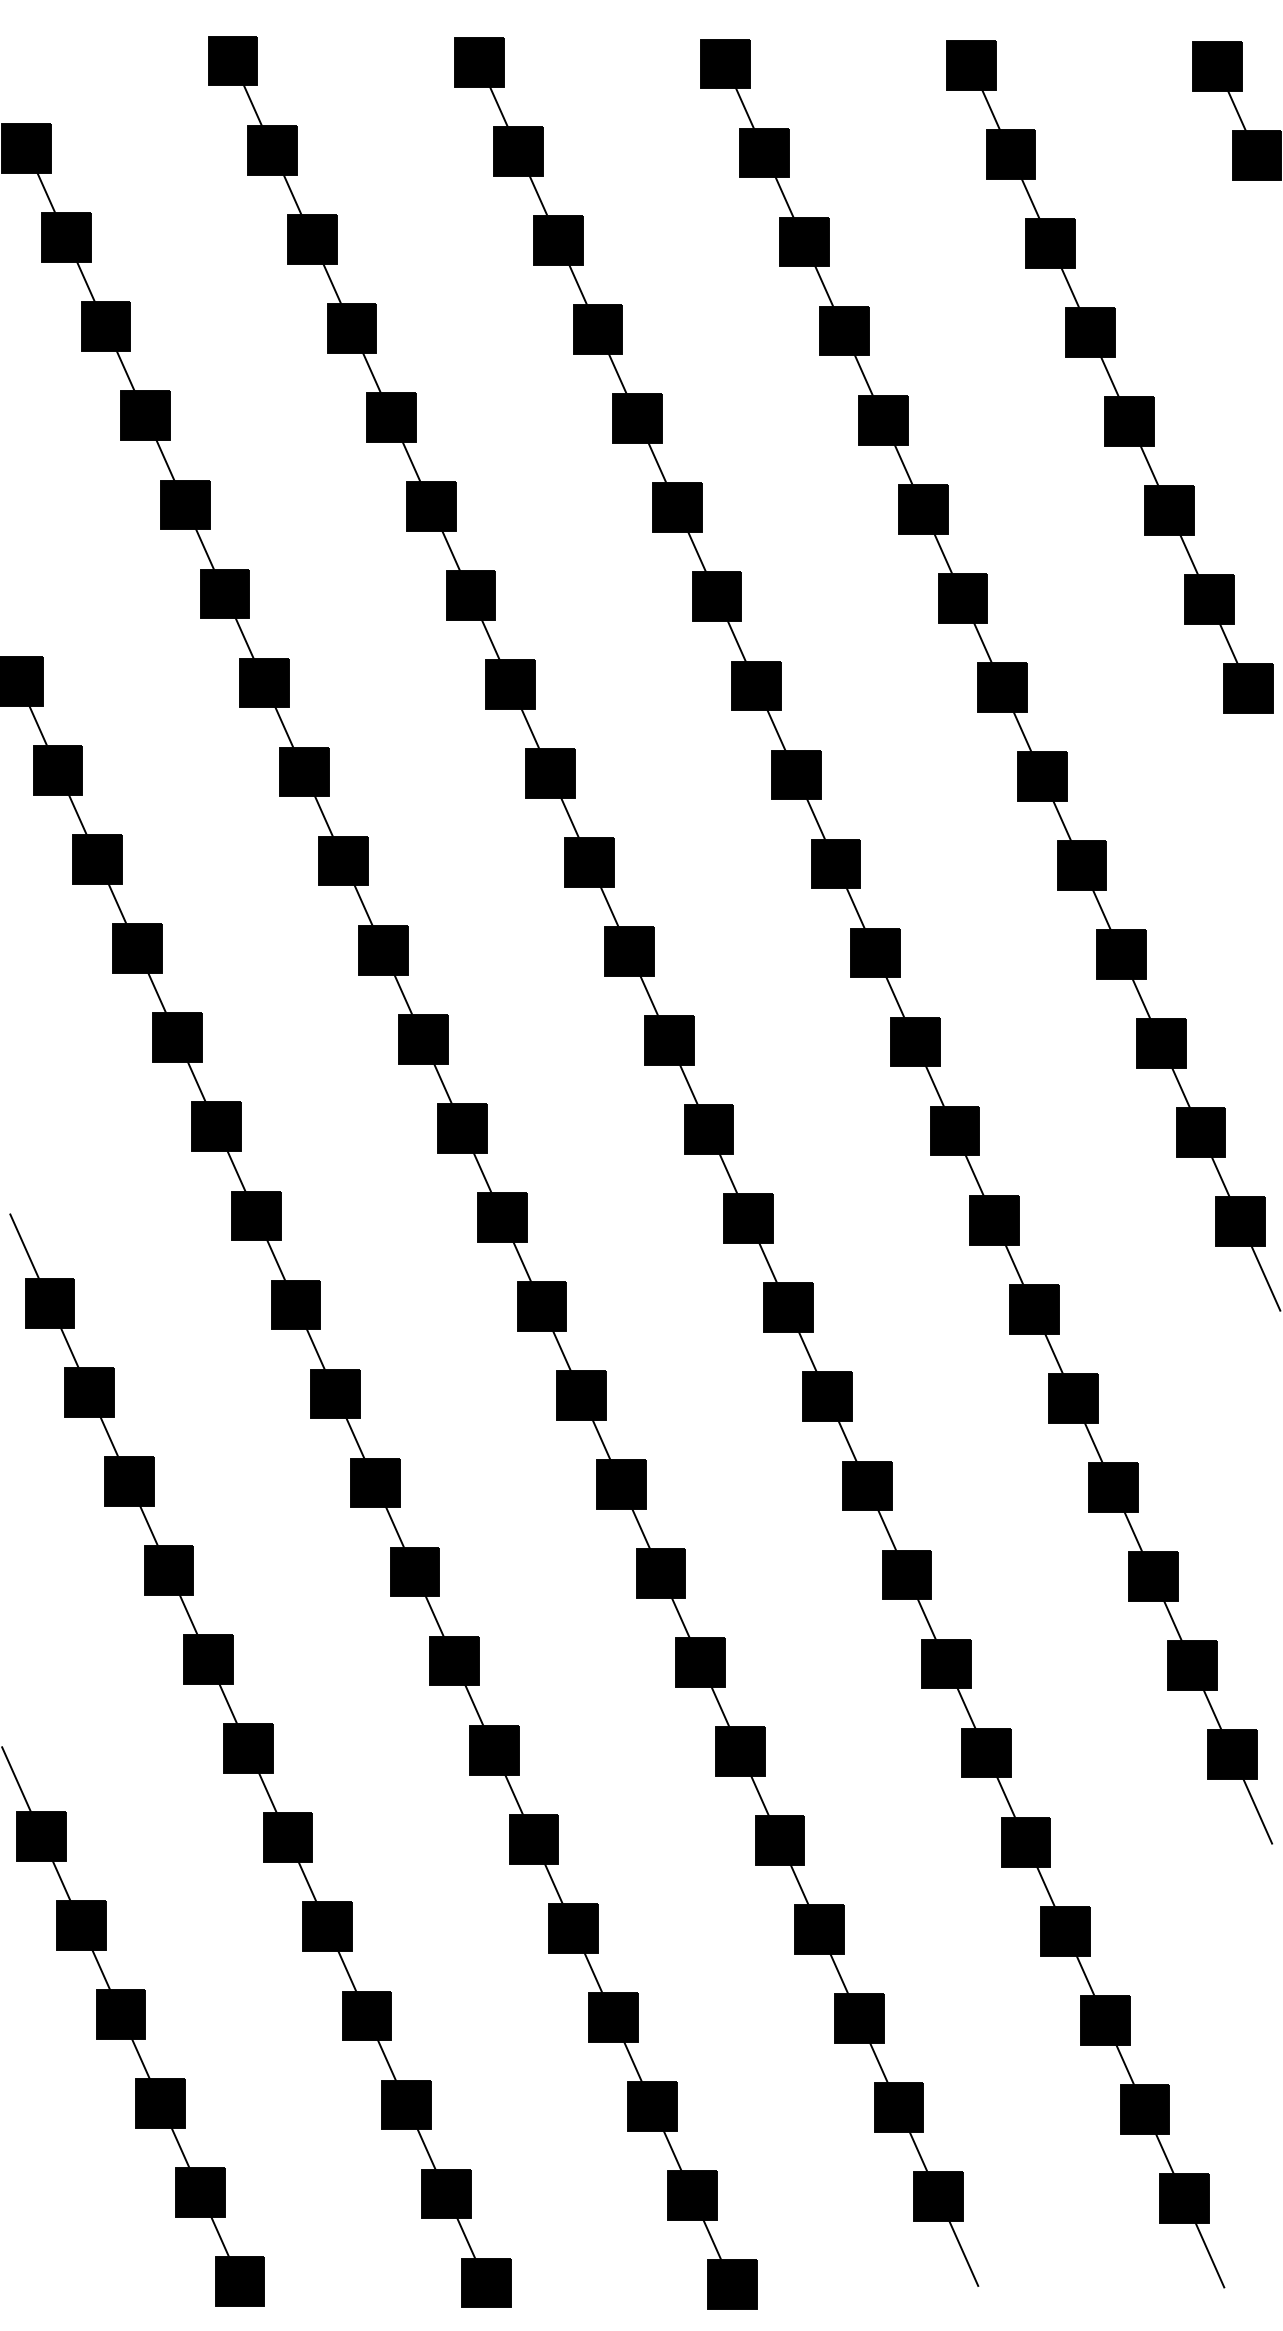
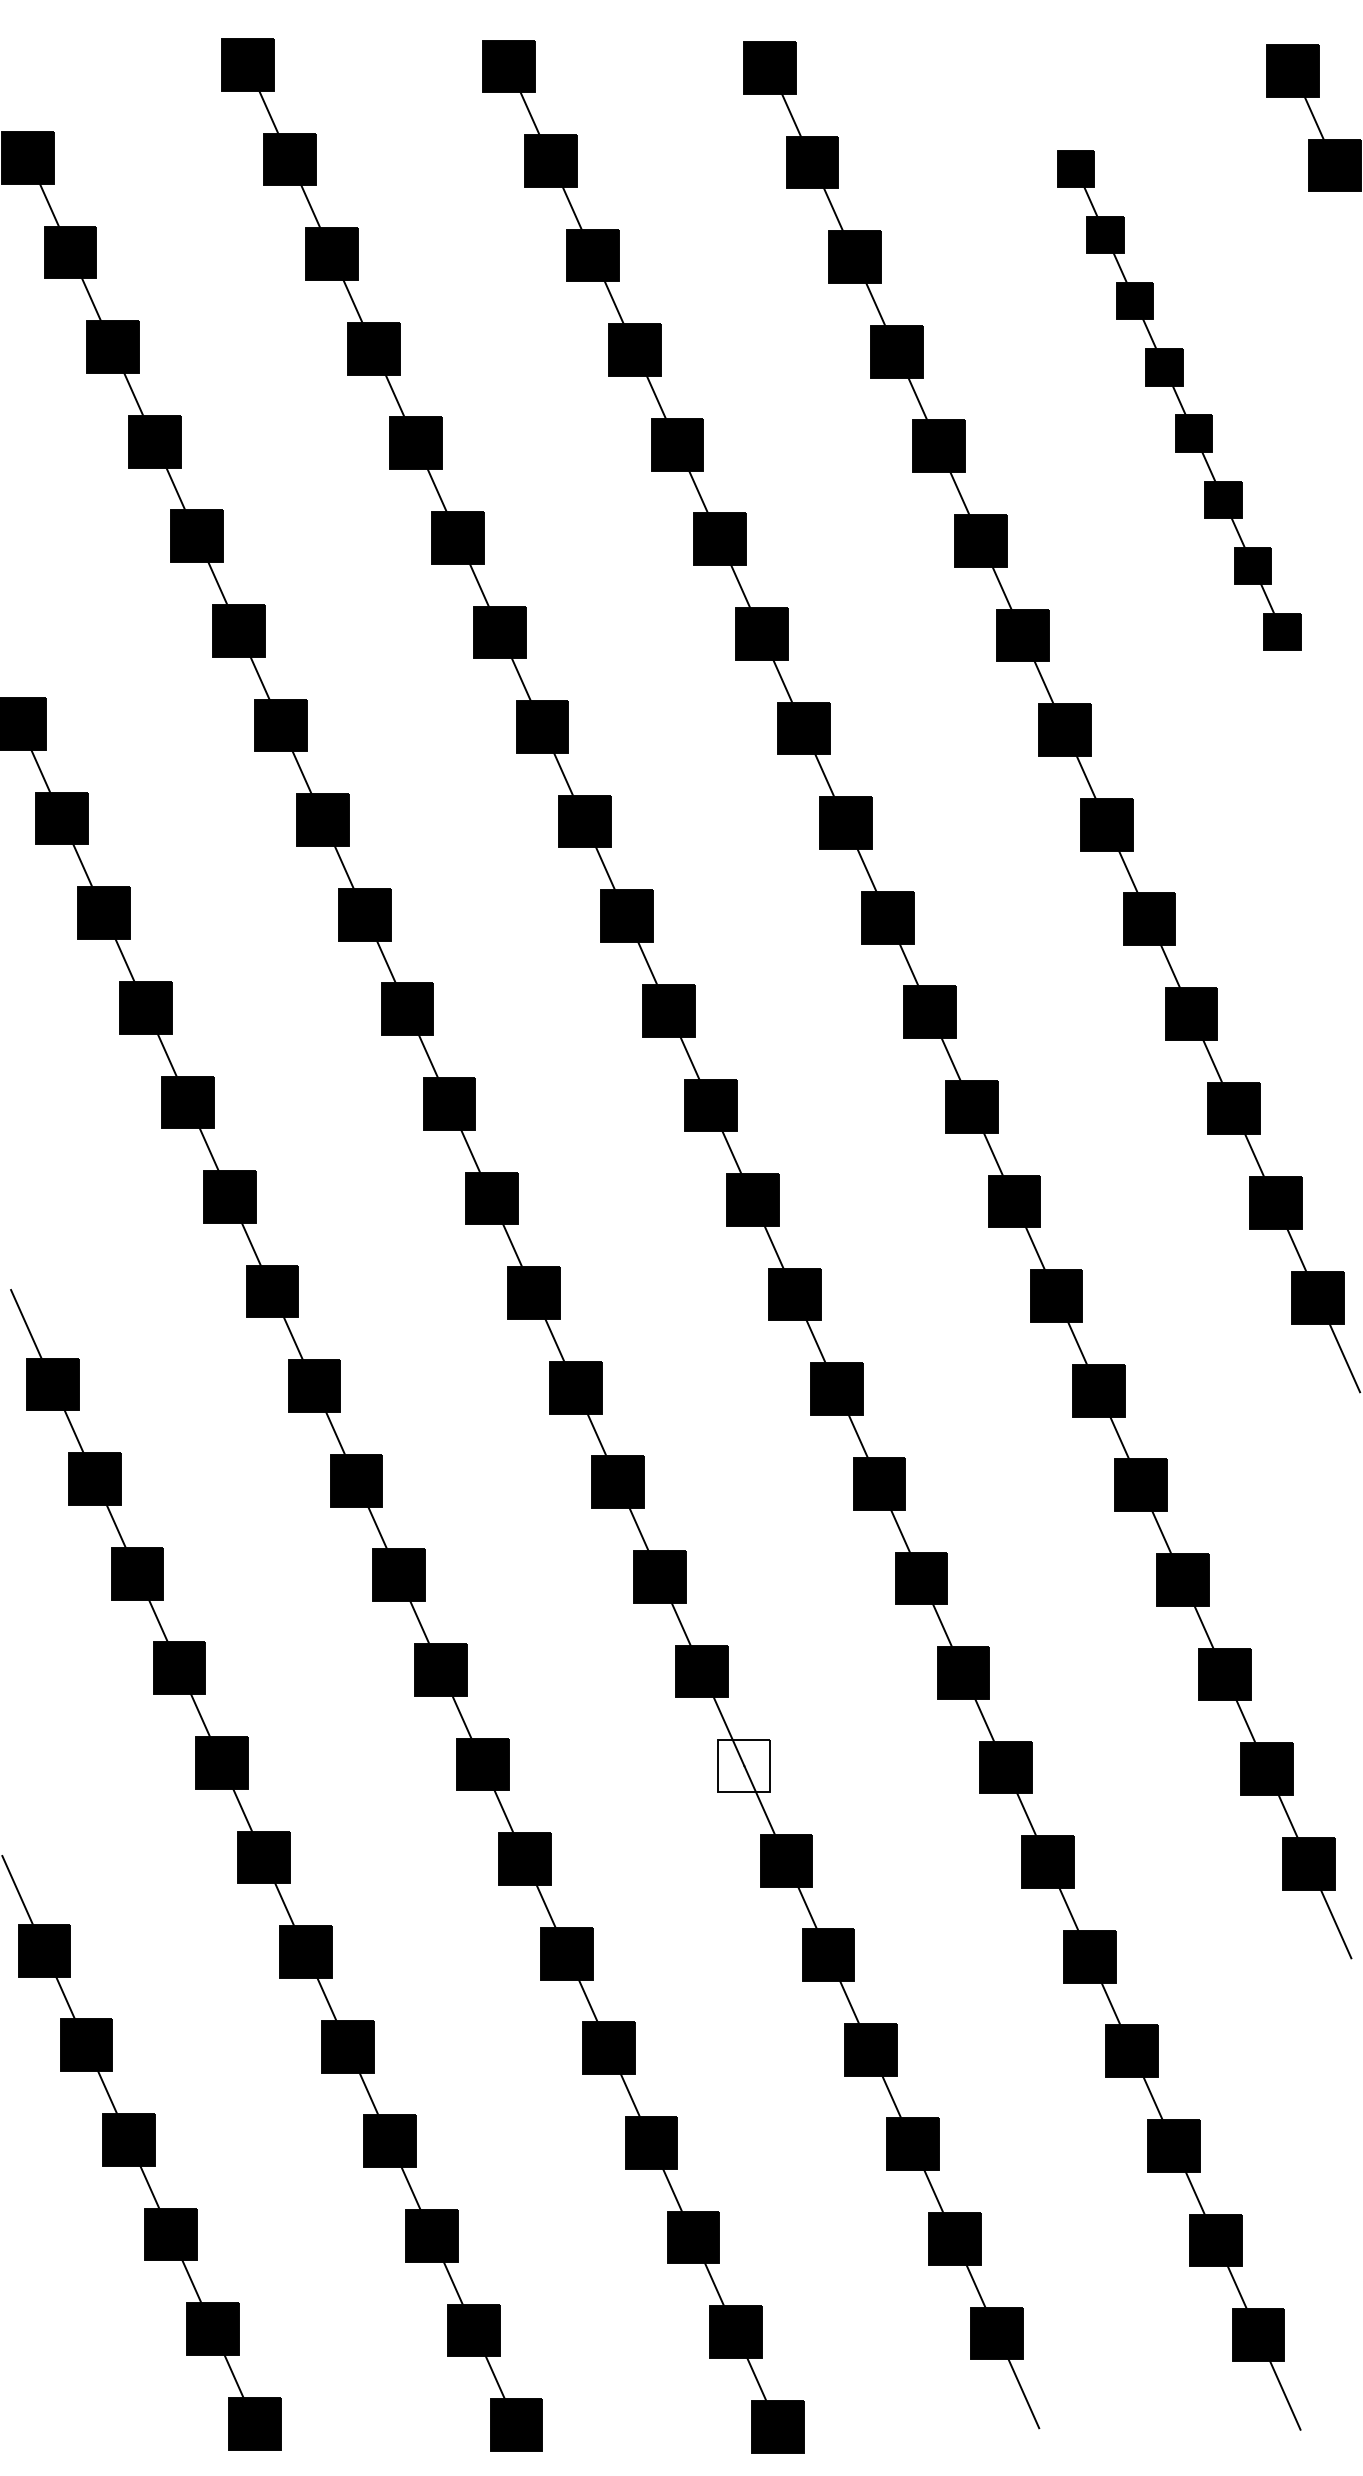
part: (1110, 377) -> (1179, 400), size x0.7
fill: (700, 1662) -> (744, 1765), removed

